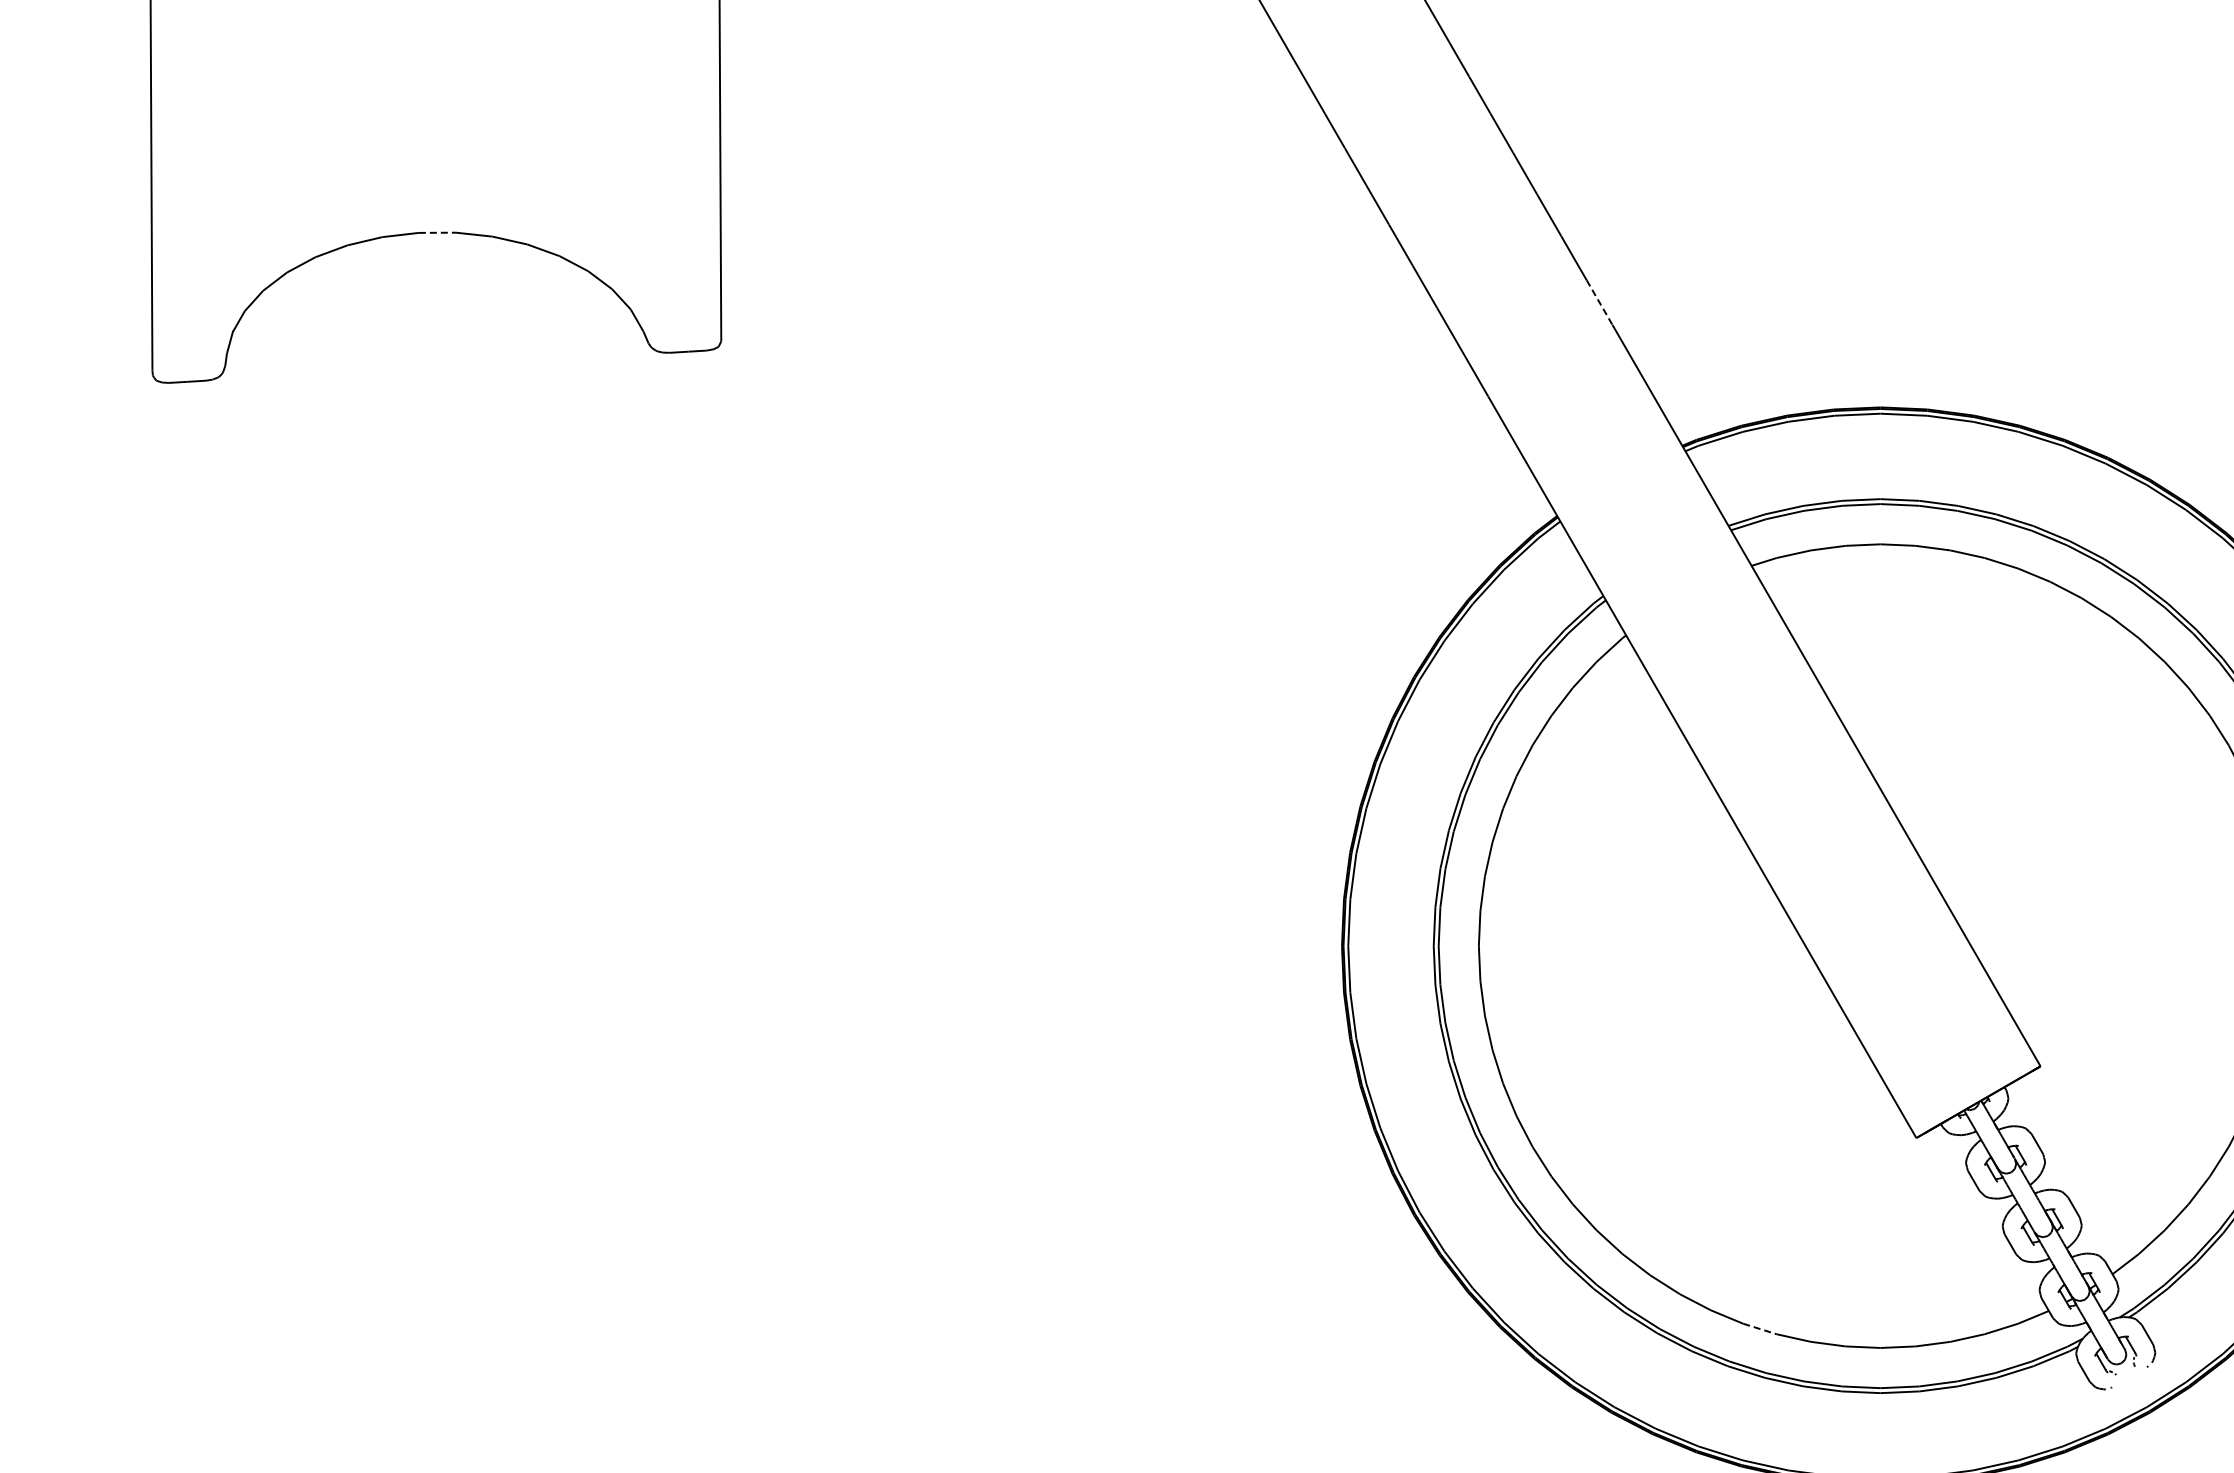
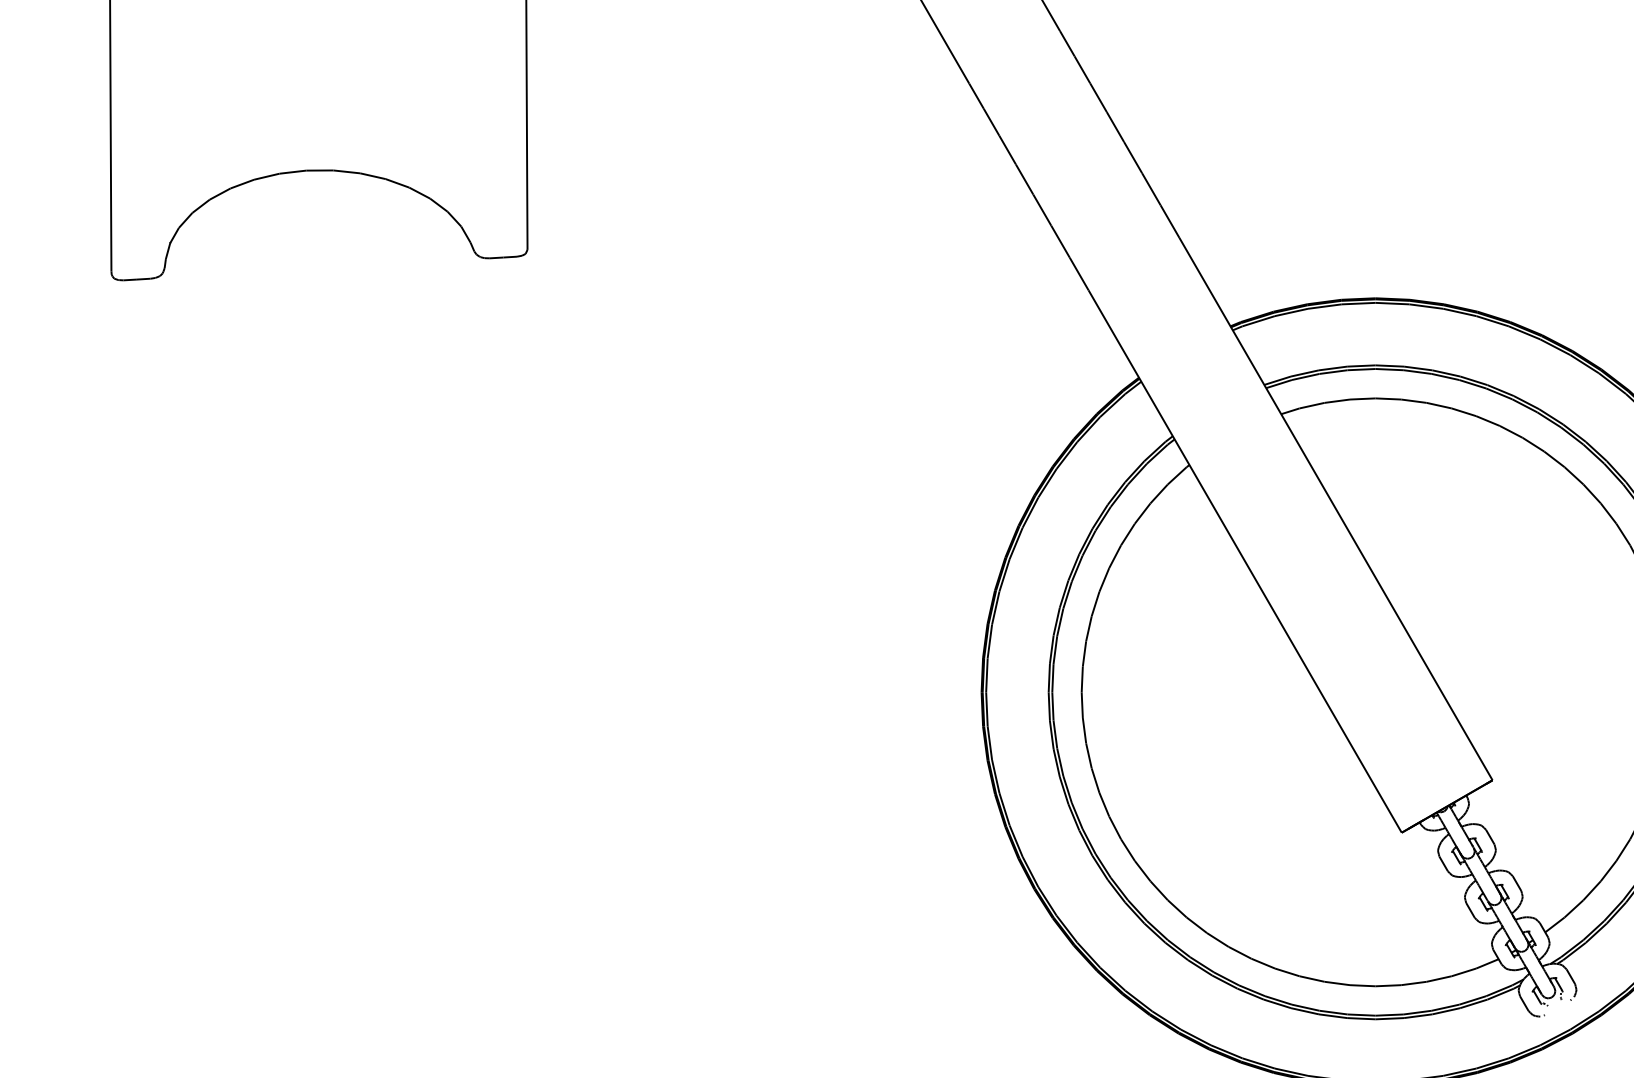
line: (437, 232) -> (319, 170), dashed -> solid
line: (1599, 302) -> (1169, 221), dashed -> solid
line: (1759, 1328) -> (1286, 972), dashed -> solid

